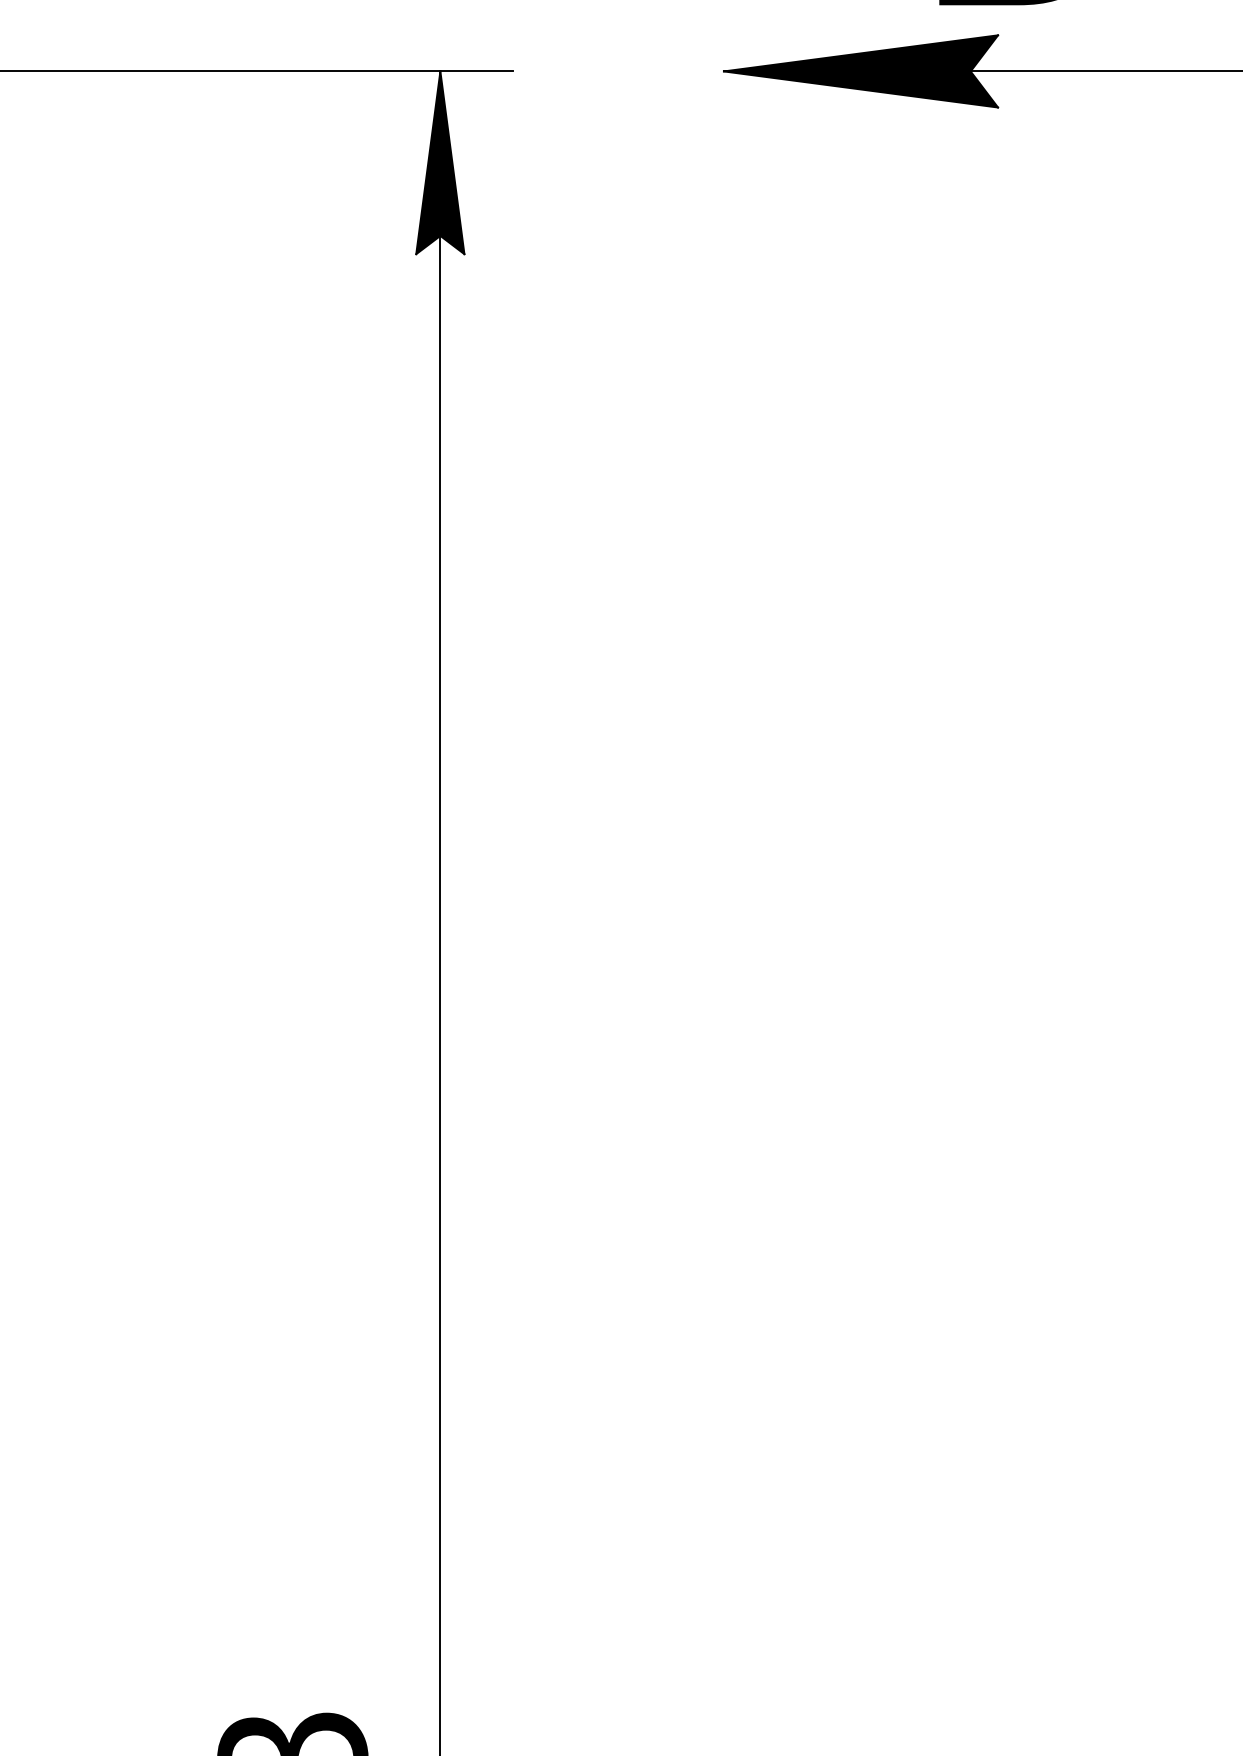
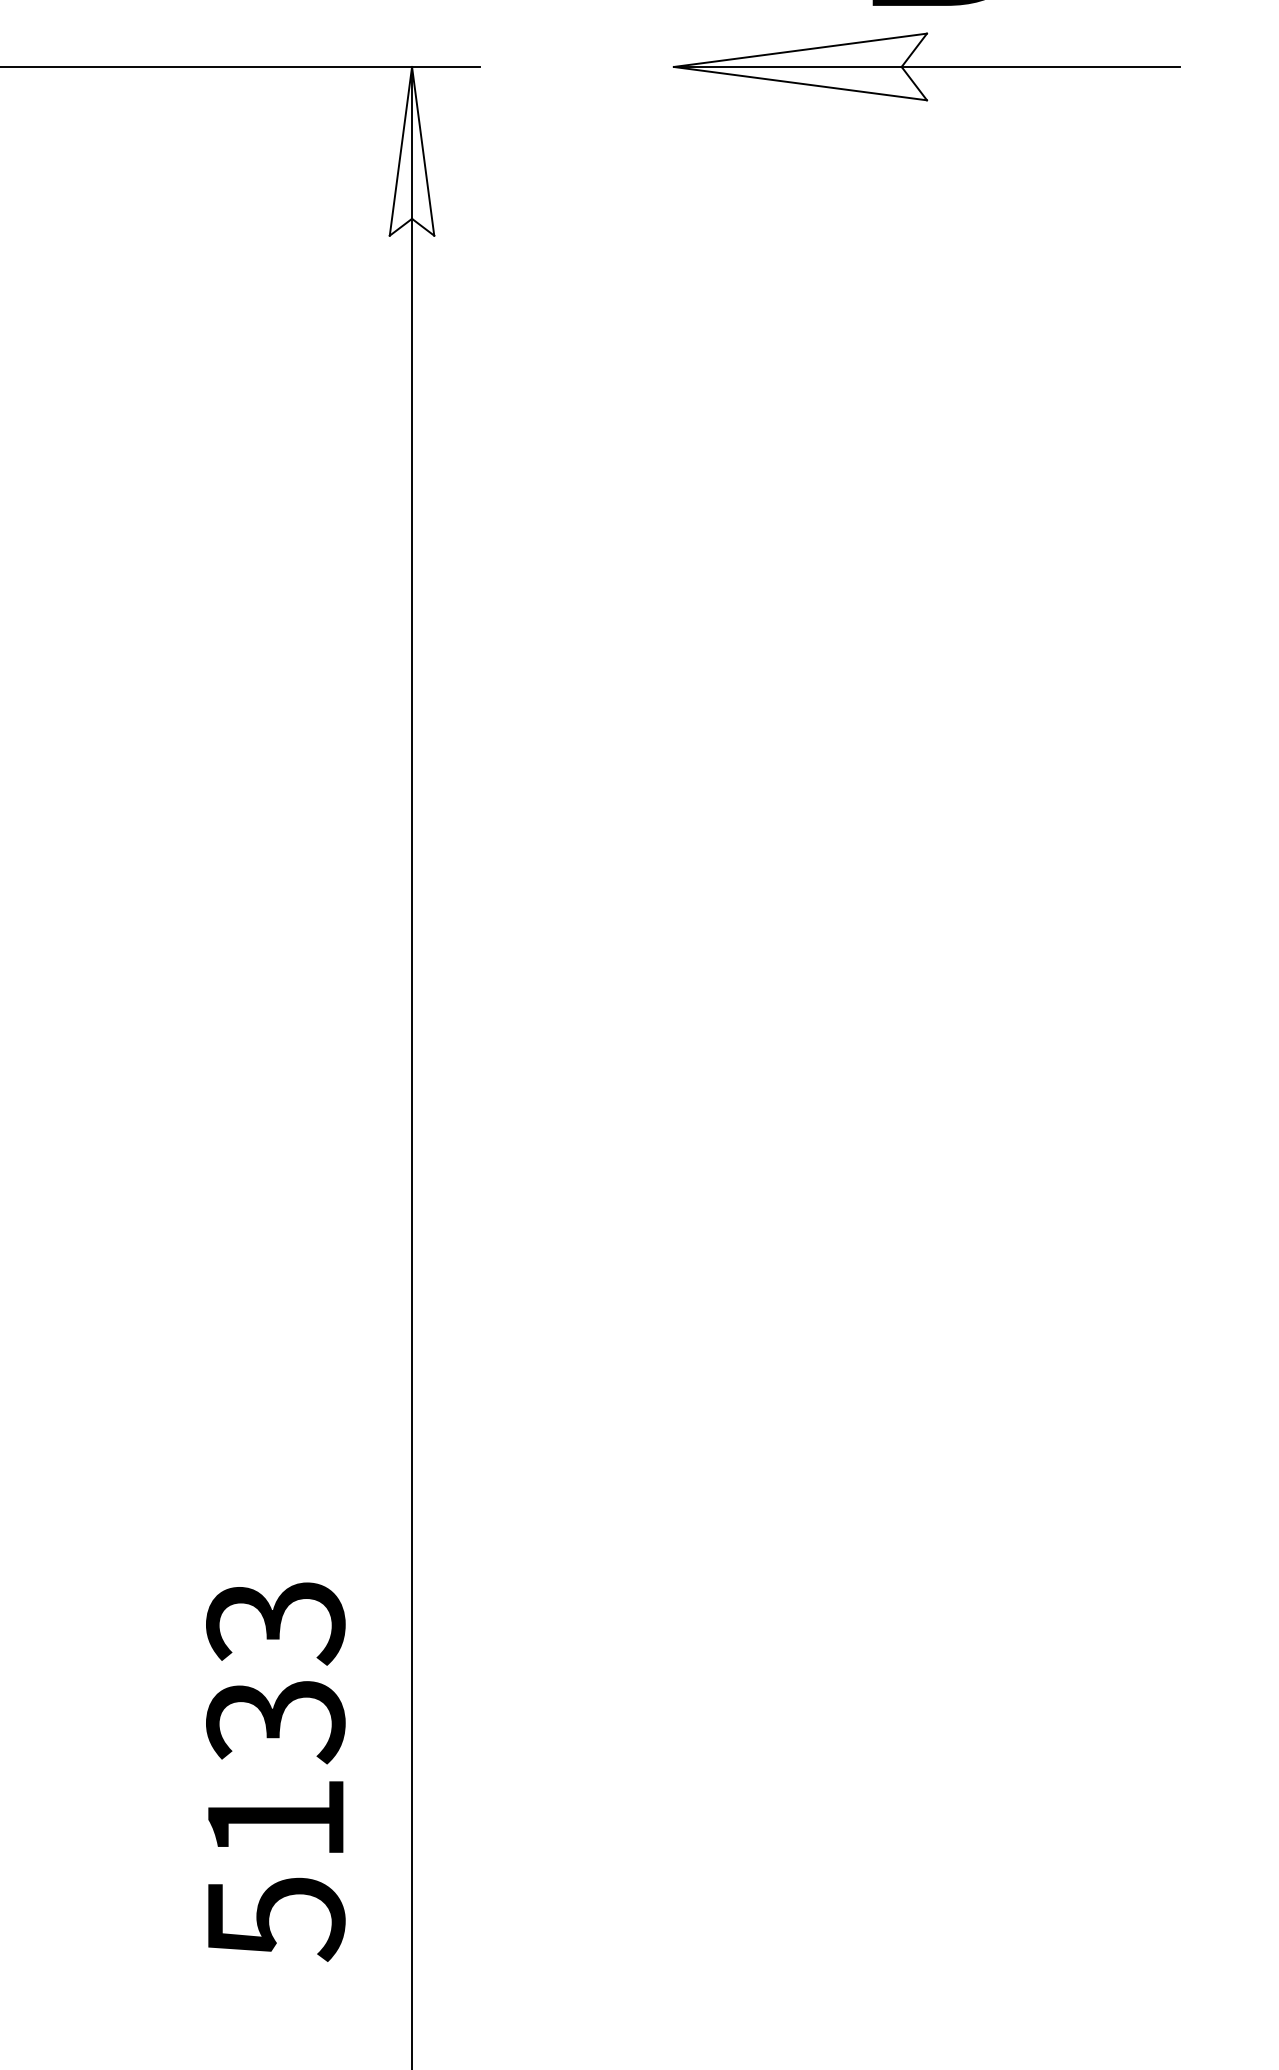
fill: (859, 70) -> (799, 66), removed
fill: (439, 161) -> (411, 150), removed

